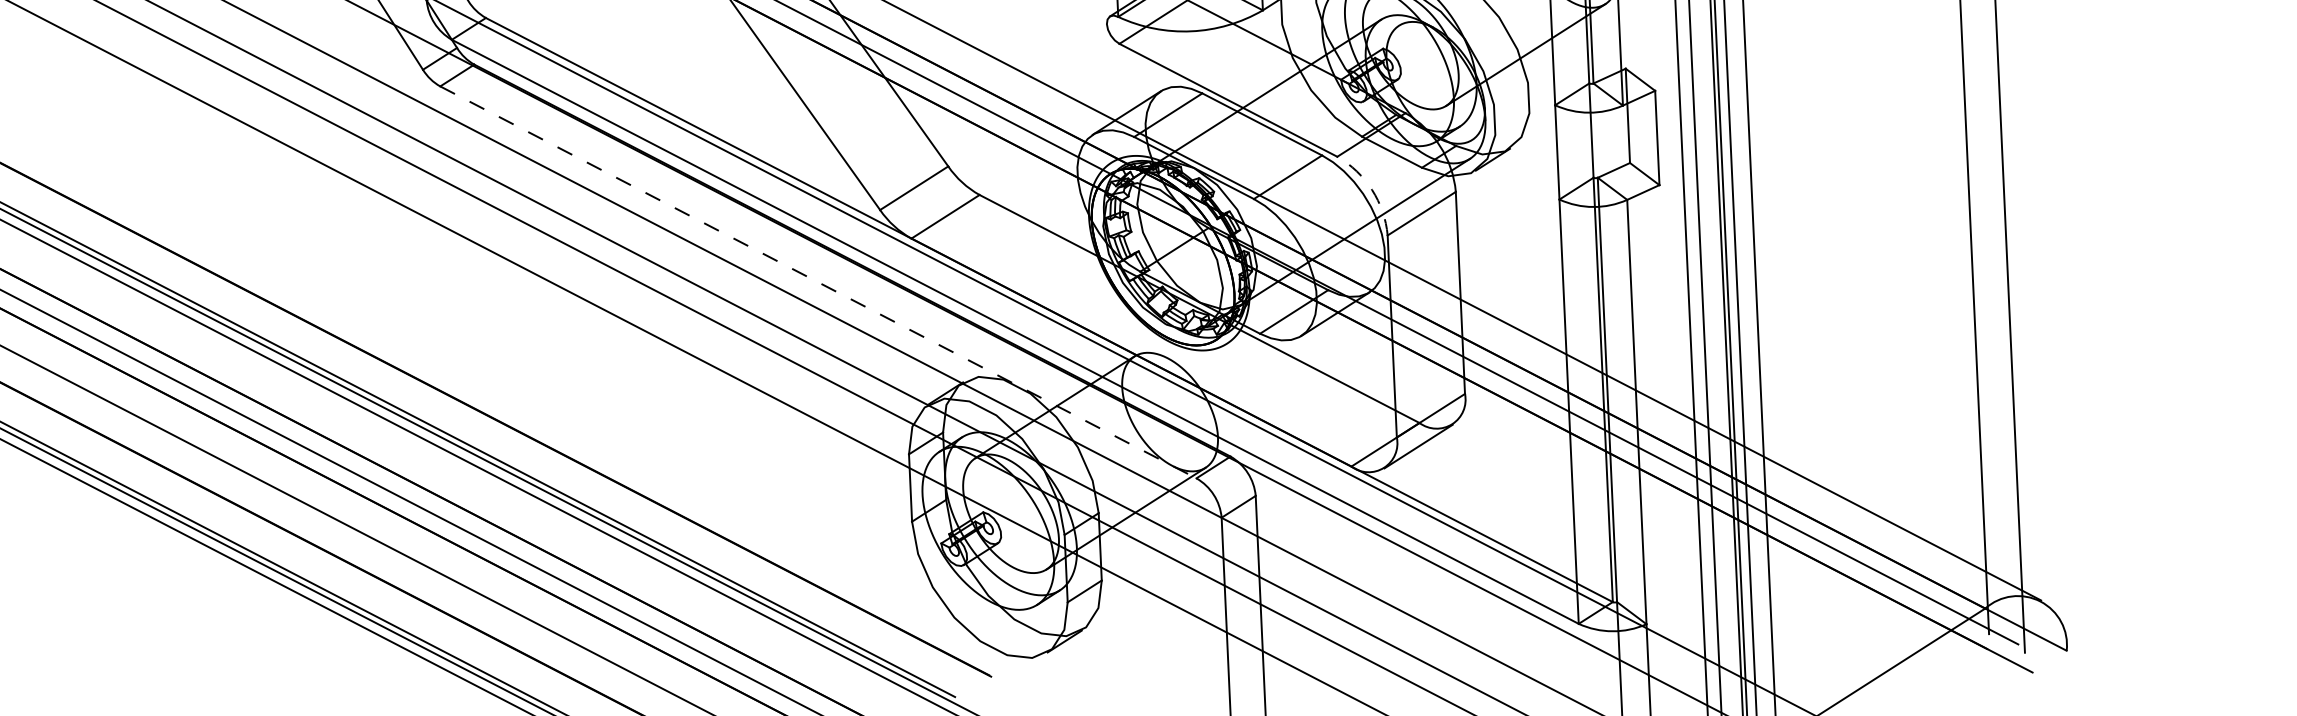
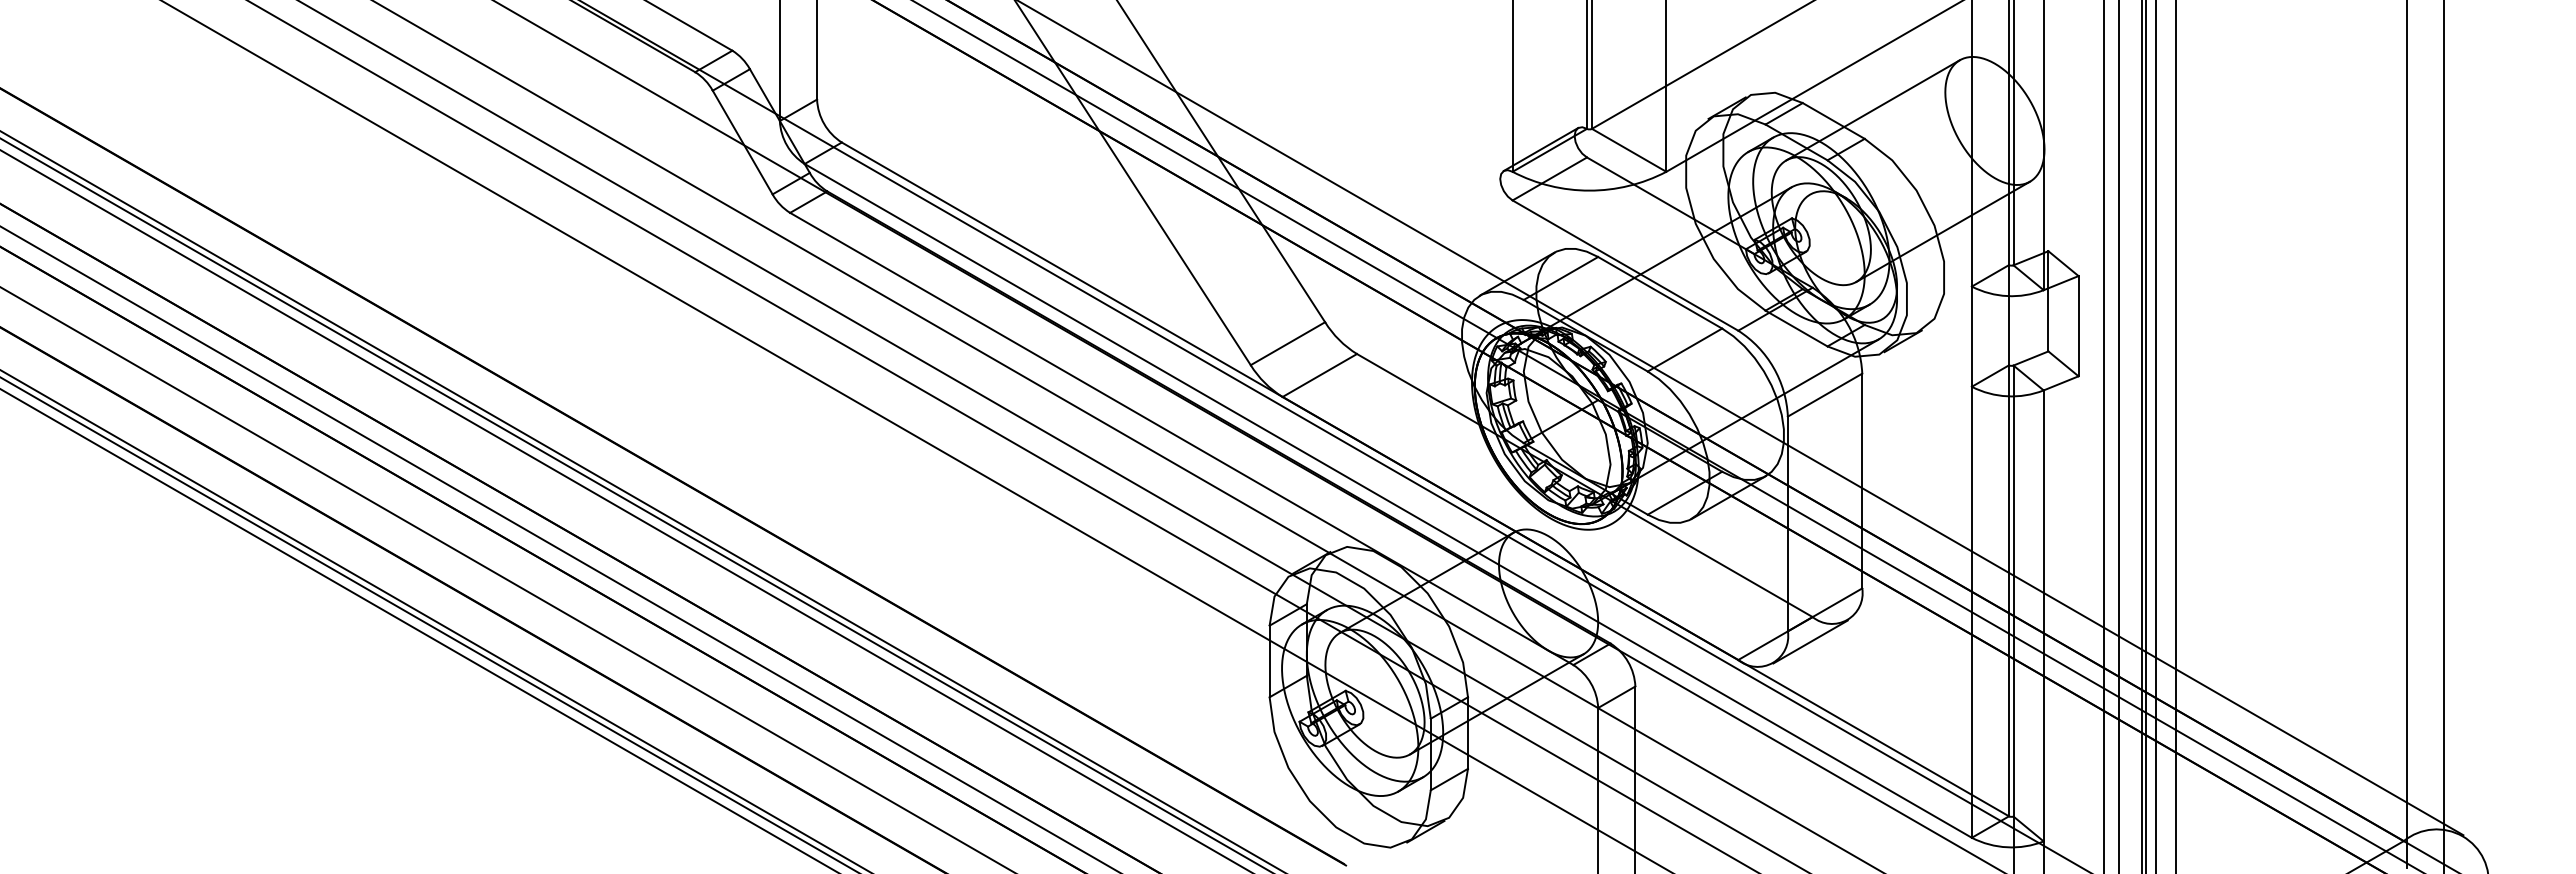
arc: (1372, 189) -> (1773, 367), dashed -> solid
line: (819, 282) -> (1182, 439), dashed -> solid

